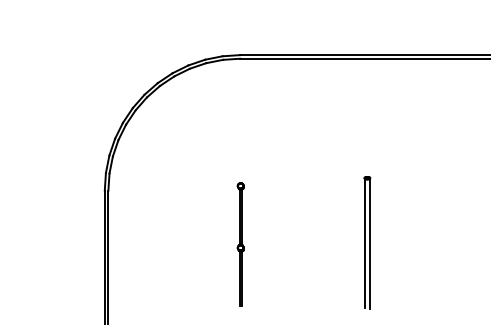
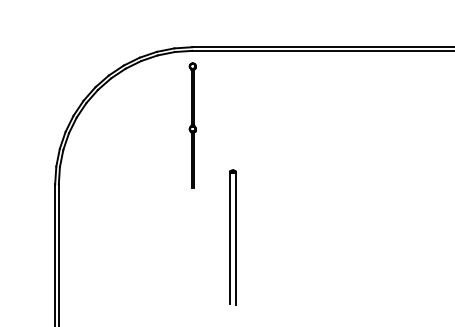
part: (367, 242) -> (233, 236), moved
part: (240, 244) -> (192, 125), moved

